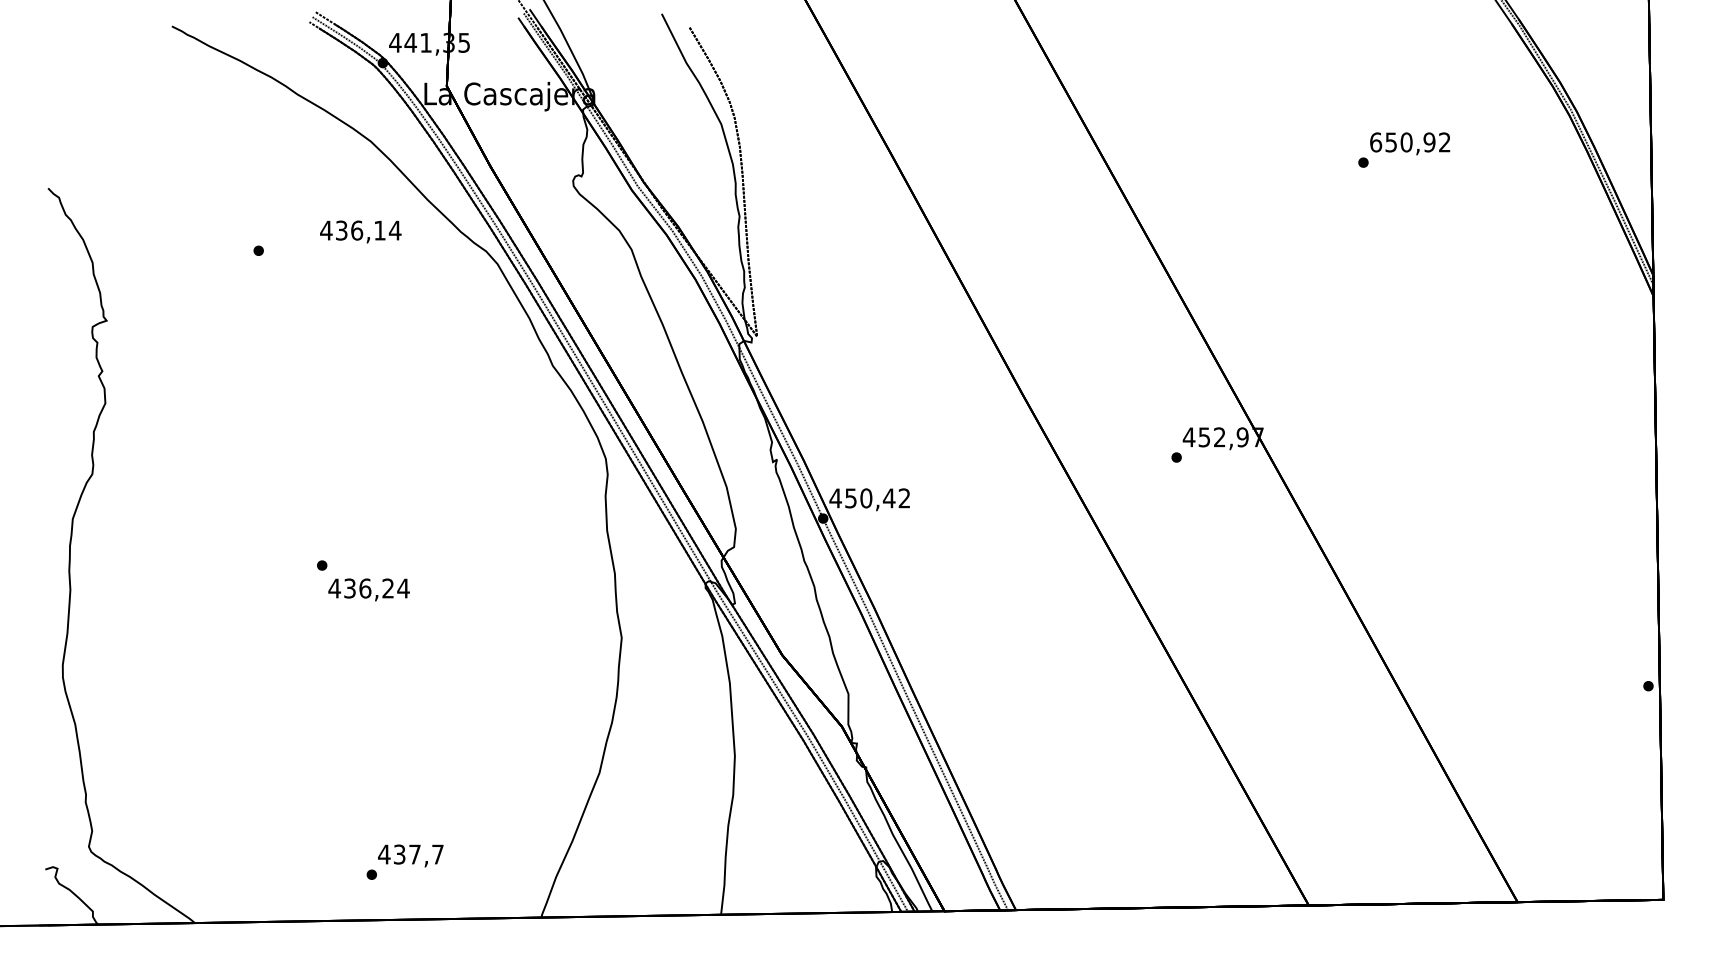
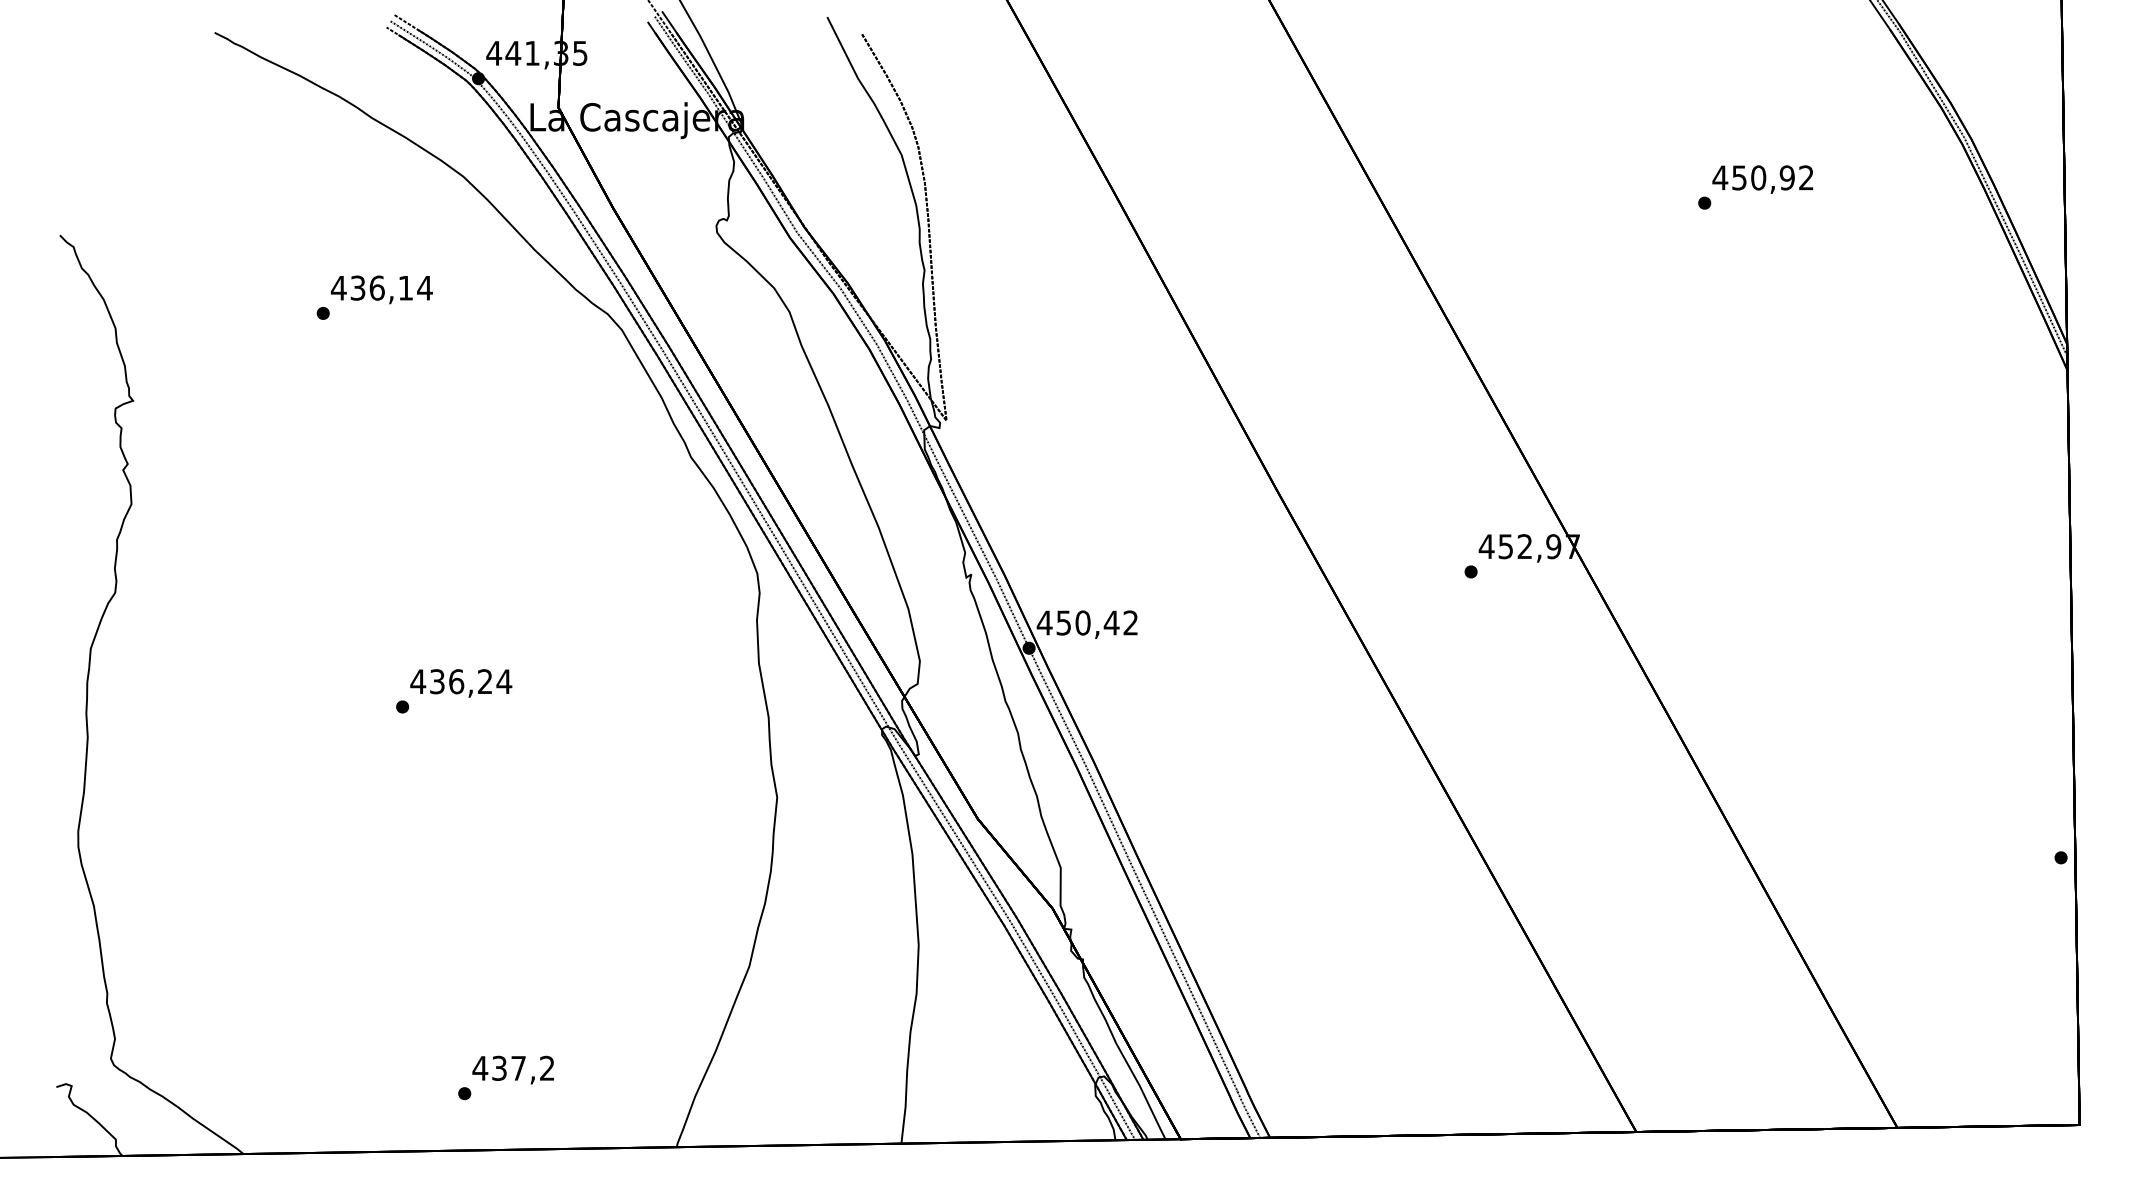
text: (1376, 142) -> (1720, 177), 650,92 -> 450,92
text: (360, 231) -> (381, 289), moved
text: (369, 589) -> (461, 683), moved
text: (438, 853) -> (547, 1067), 437,7 -> 437,2

